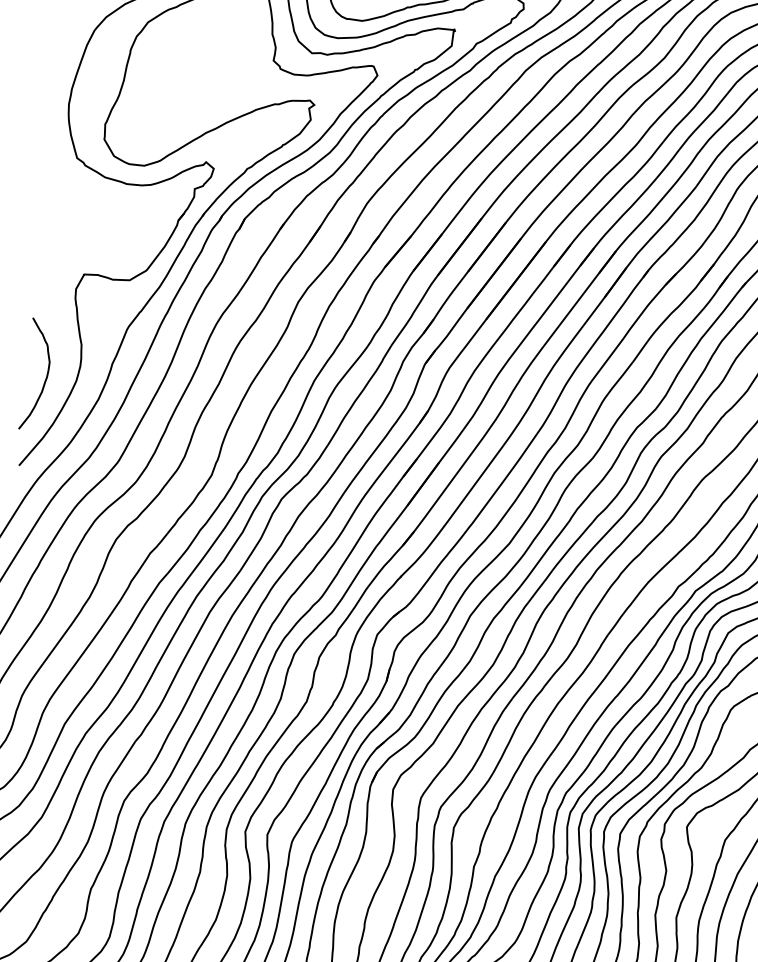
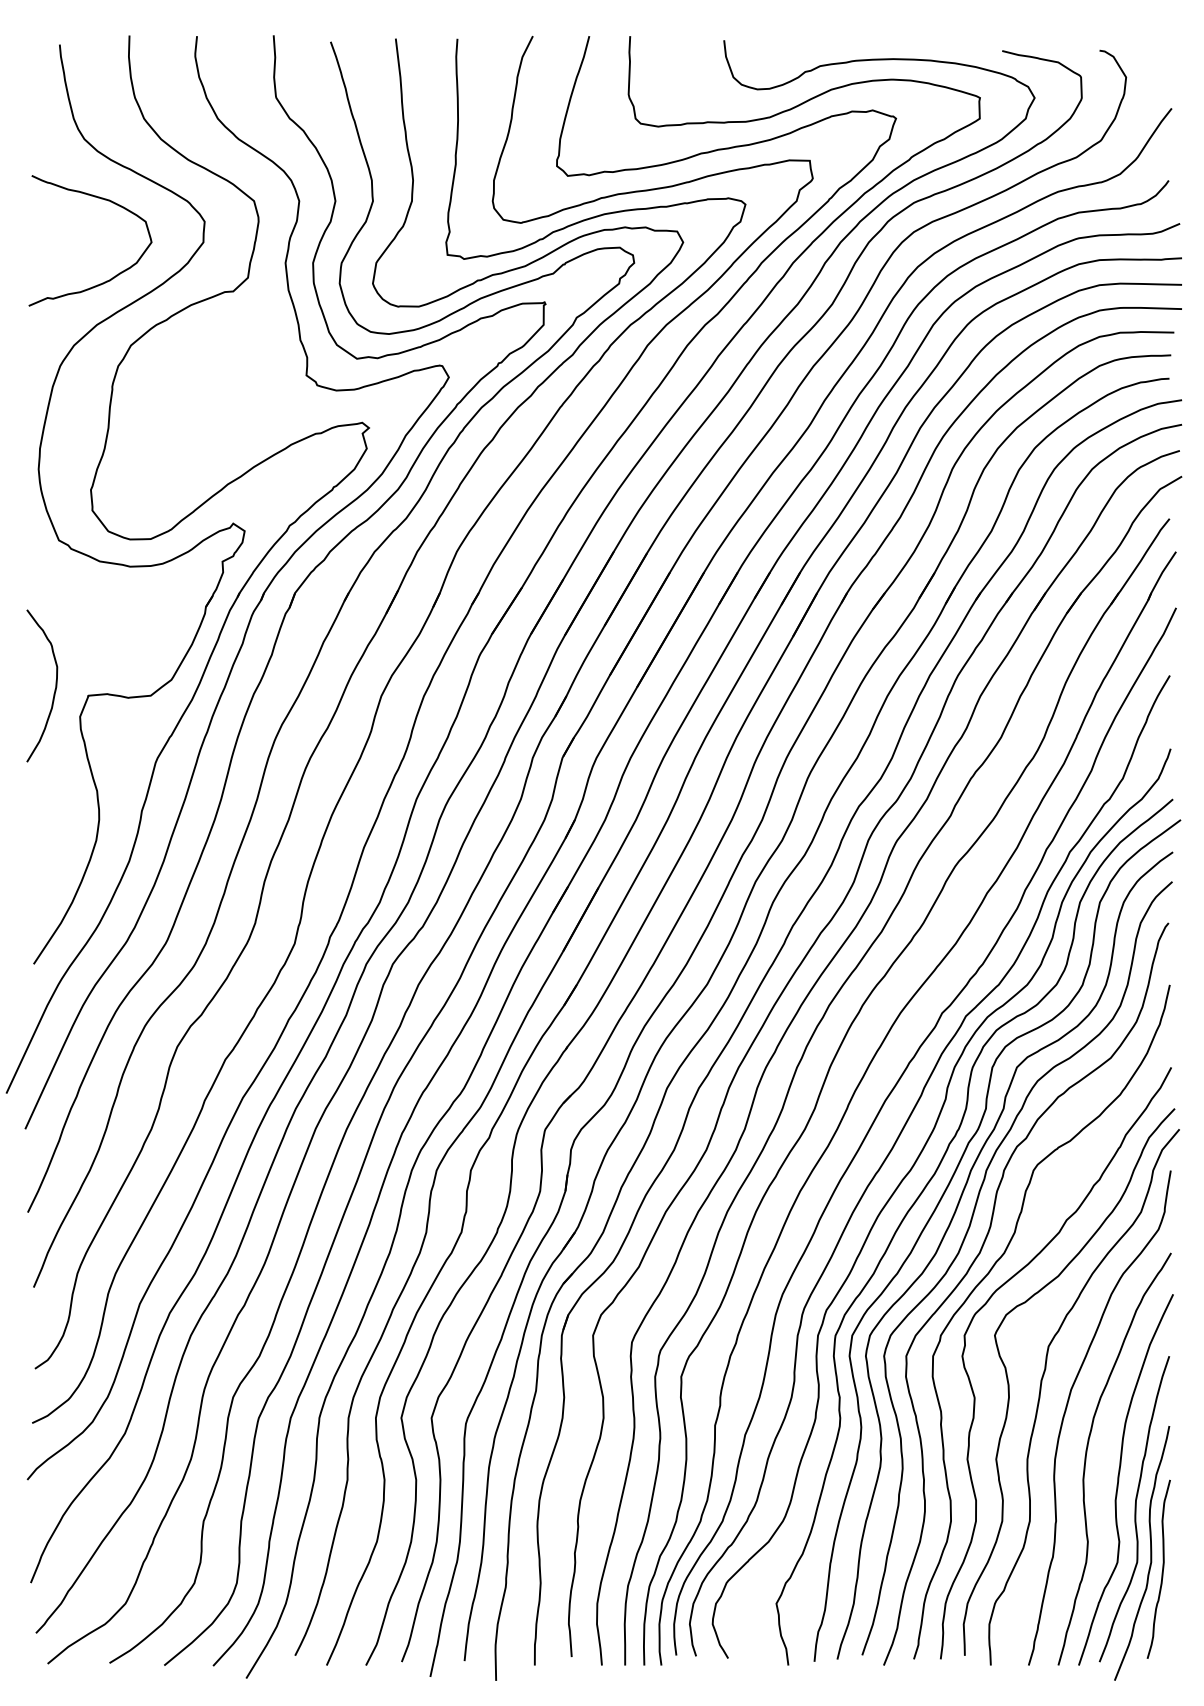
curve: (45, 378) -> (54, 689), moved

